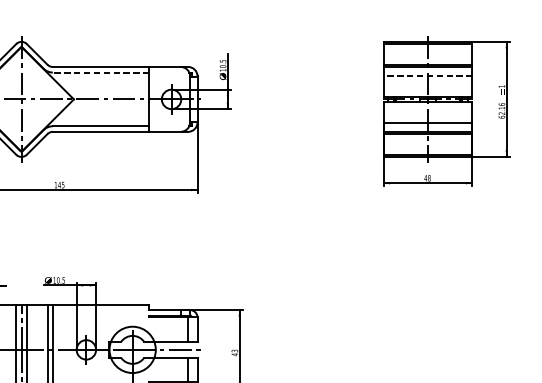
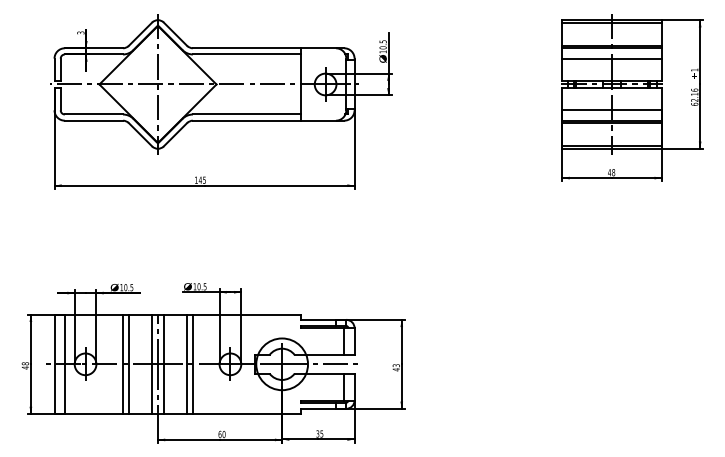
line: (100, 72) -> (246, 54), dashed -> solid
line: (428, 76) -> (612, 58), dashed -> solid

